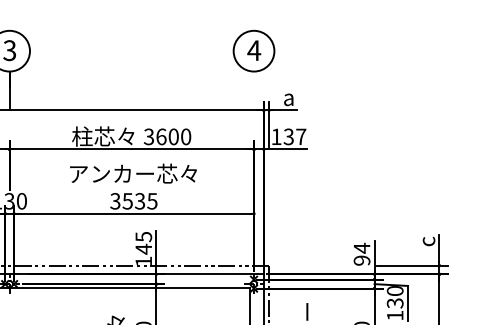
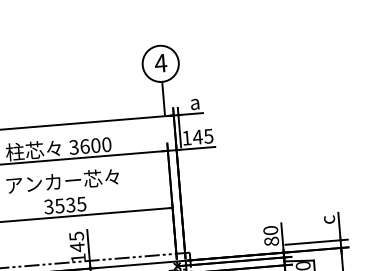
line: (254, 89) -> (163, 97), added
text: (294, 136) -> (202, 136), 137 -> 145
text: (361, 253) -> (270, 235), 94 -> 80

